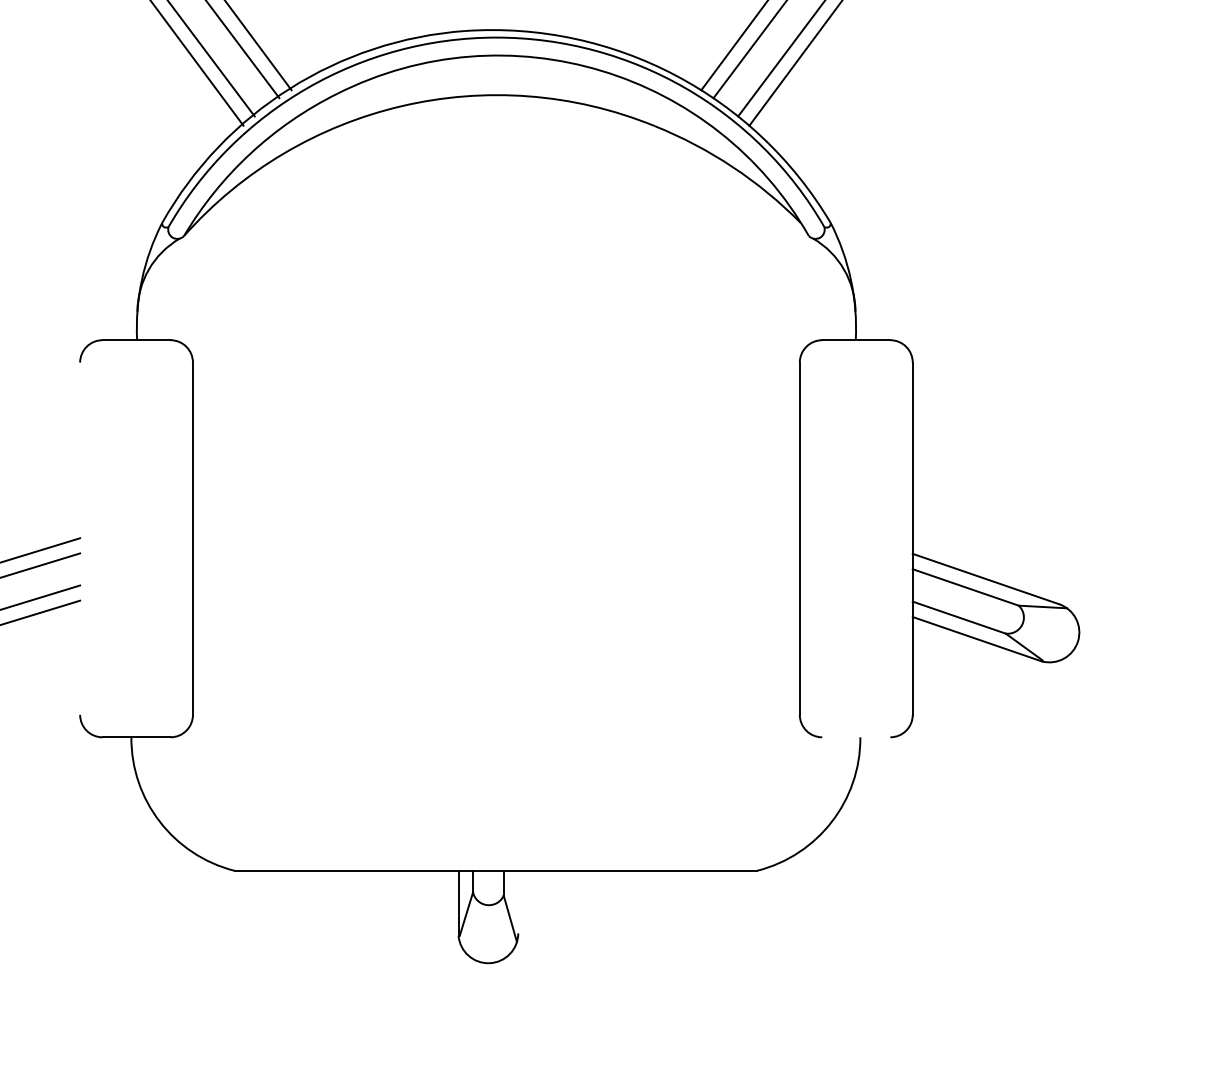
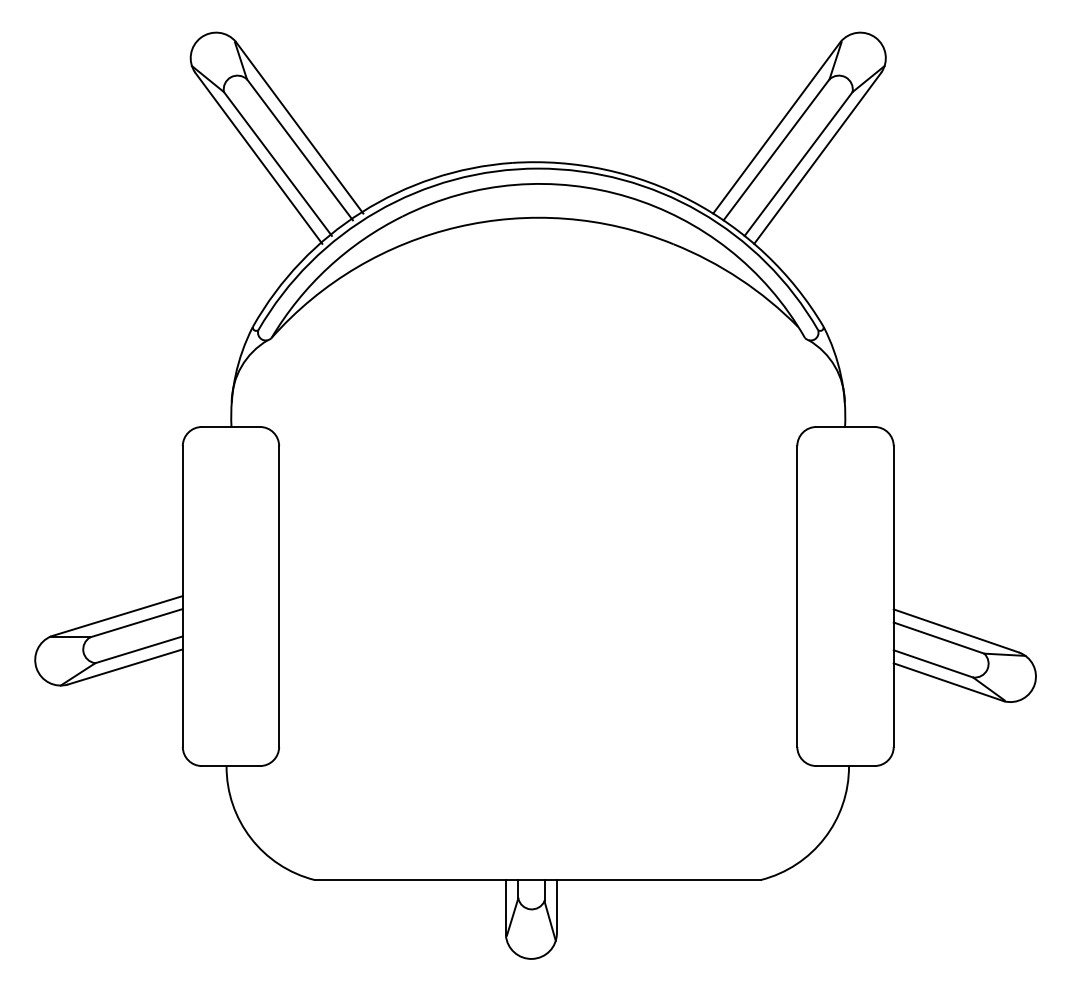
line: (79, 538) -> (182, 596), added
line: (856, 737) -> (845, 766), added
line: (517, 901) -> (556, 906), added

